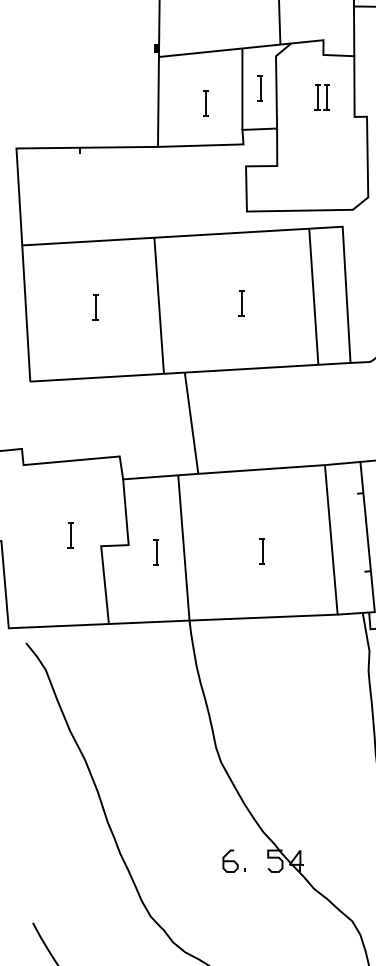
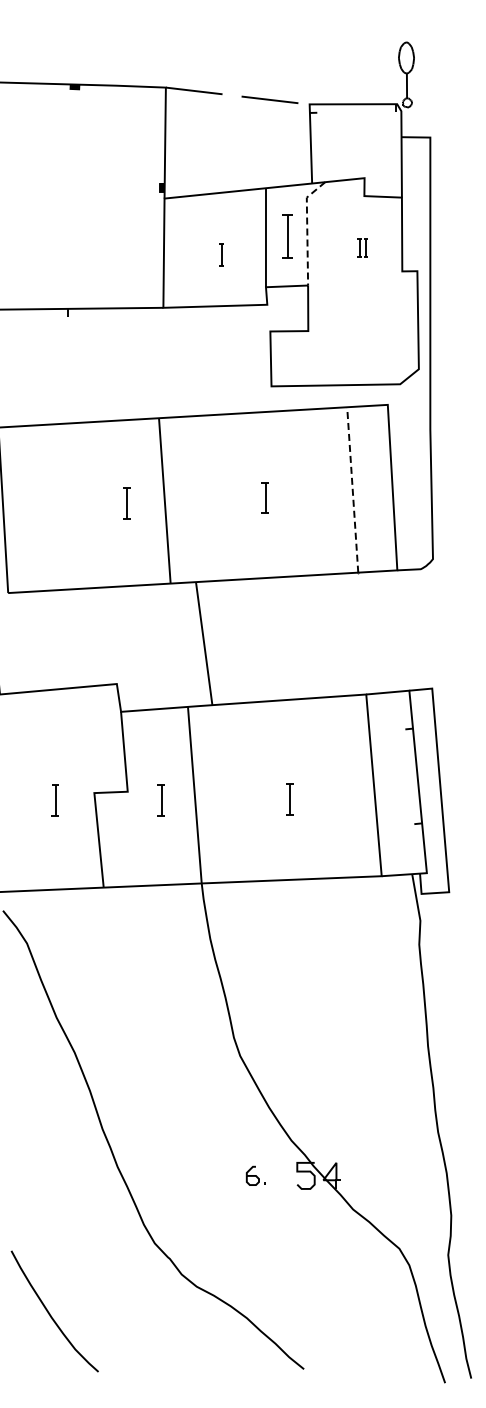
line: (276, 80) -> (307, 227), solid -> dashed
part: (260, 88) -> (287, 236), size x1.4
part: (321, 97) -> (362, 247), size x0.6
part: (205, 103) -> (221, 254), size x0.7
line: (313, 298) -> (352, 491), solid -> dashed
part: (95, 307) -> (126, 503), moved
part: (70, 535) -> (54, 800), moved
part: (233, 860) -> (255, 1175), size x0.7

